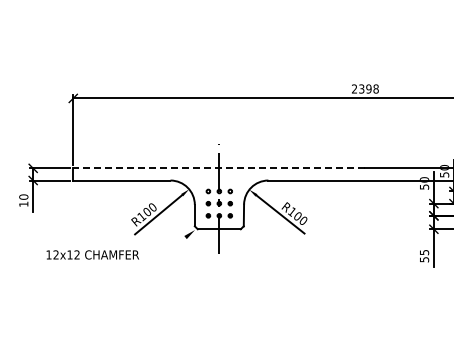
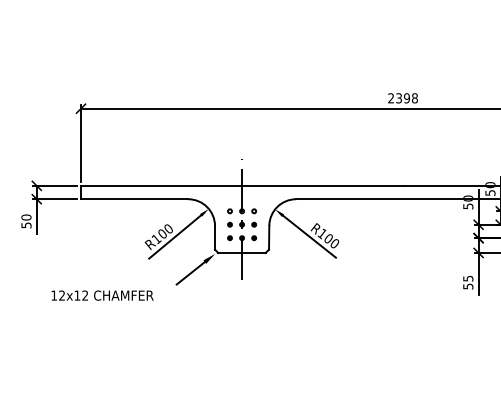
line: (218, 168) -> (241, 185), dashed -> solid
text: (23, 203) -> (26, 224), 10 -> 50
line: (172, 247) -> (190, 273), added
text: (92, 254) -> (102, 295), moved

